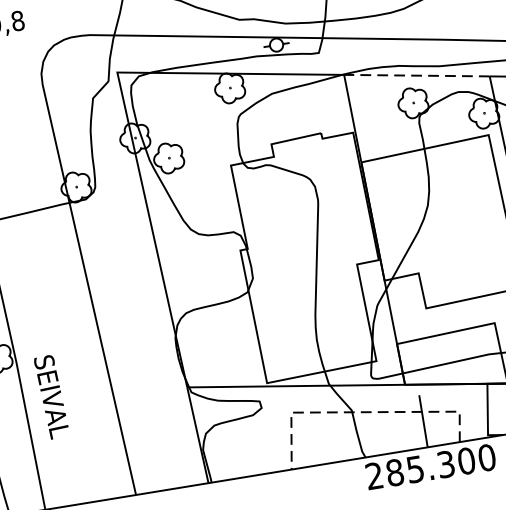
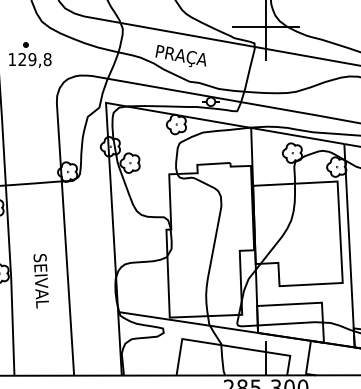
line: (416, 74) -> (297, 135), dashed -> solid
text: (50, 397) -> (40, 281), moved
line: (361, 412) -> (227, 346), dashed -> solid

